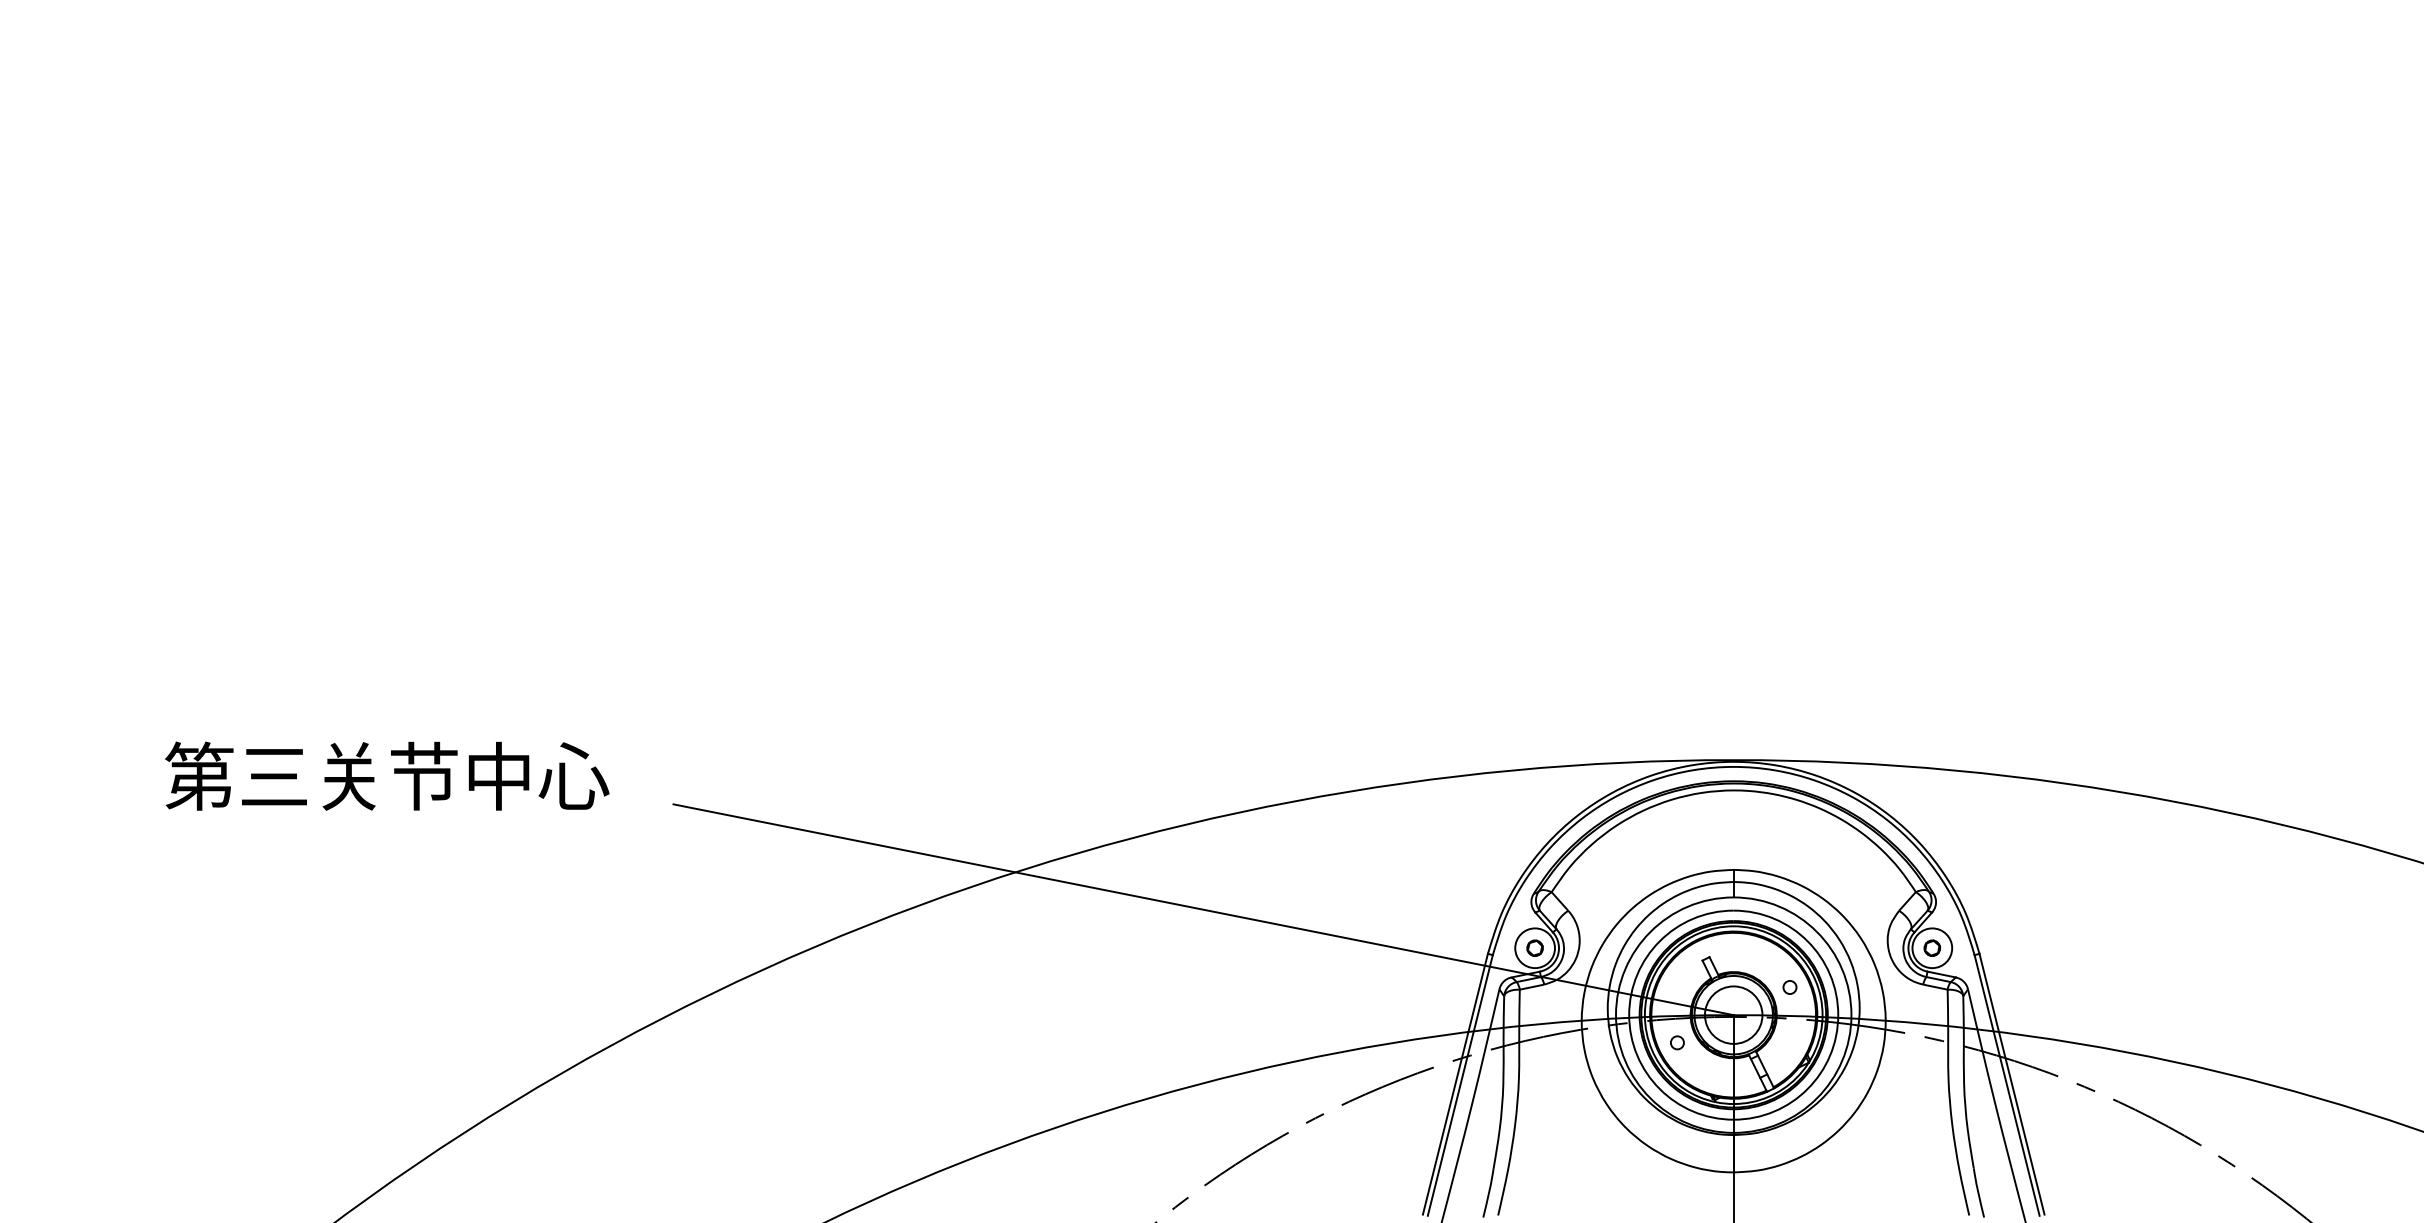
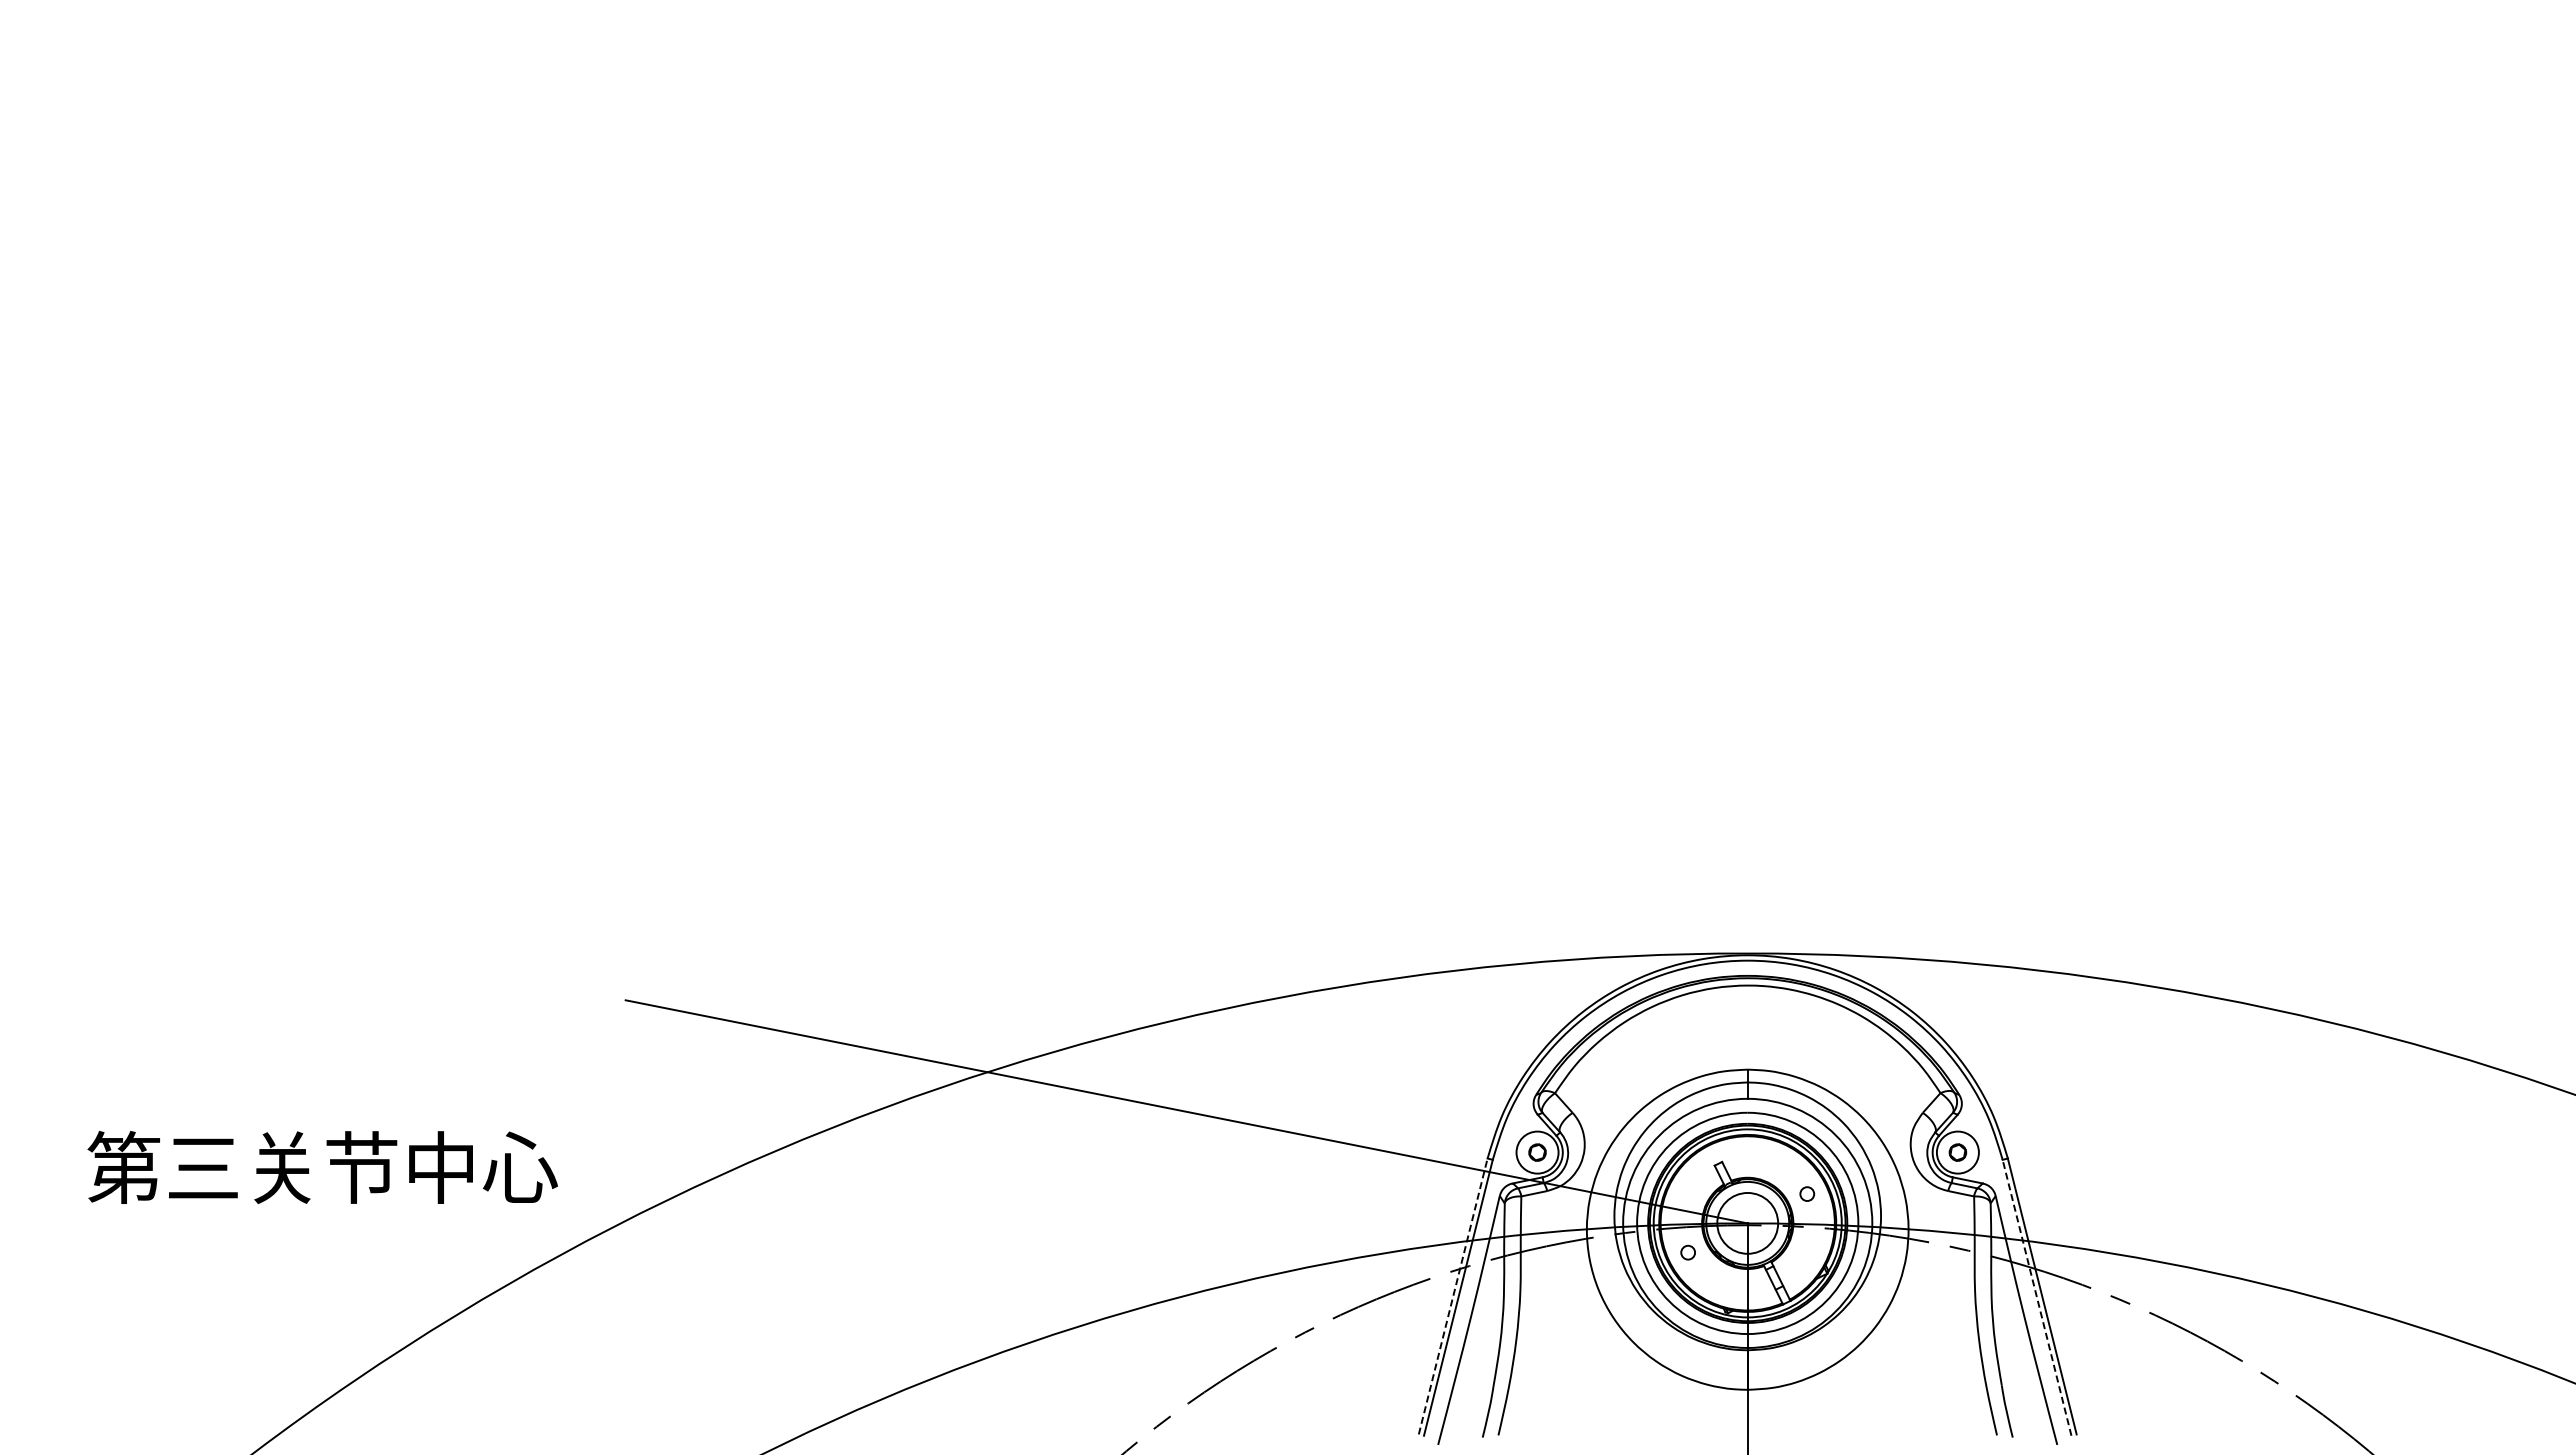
text: (387, 776) -> (322, 1167), moved
line: (1455, 1084) -> (1453, 1296), solid -> dashed
line: (2006, 1085) -> (2036, 1297), solid -> dashed

